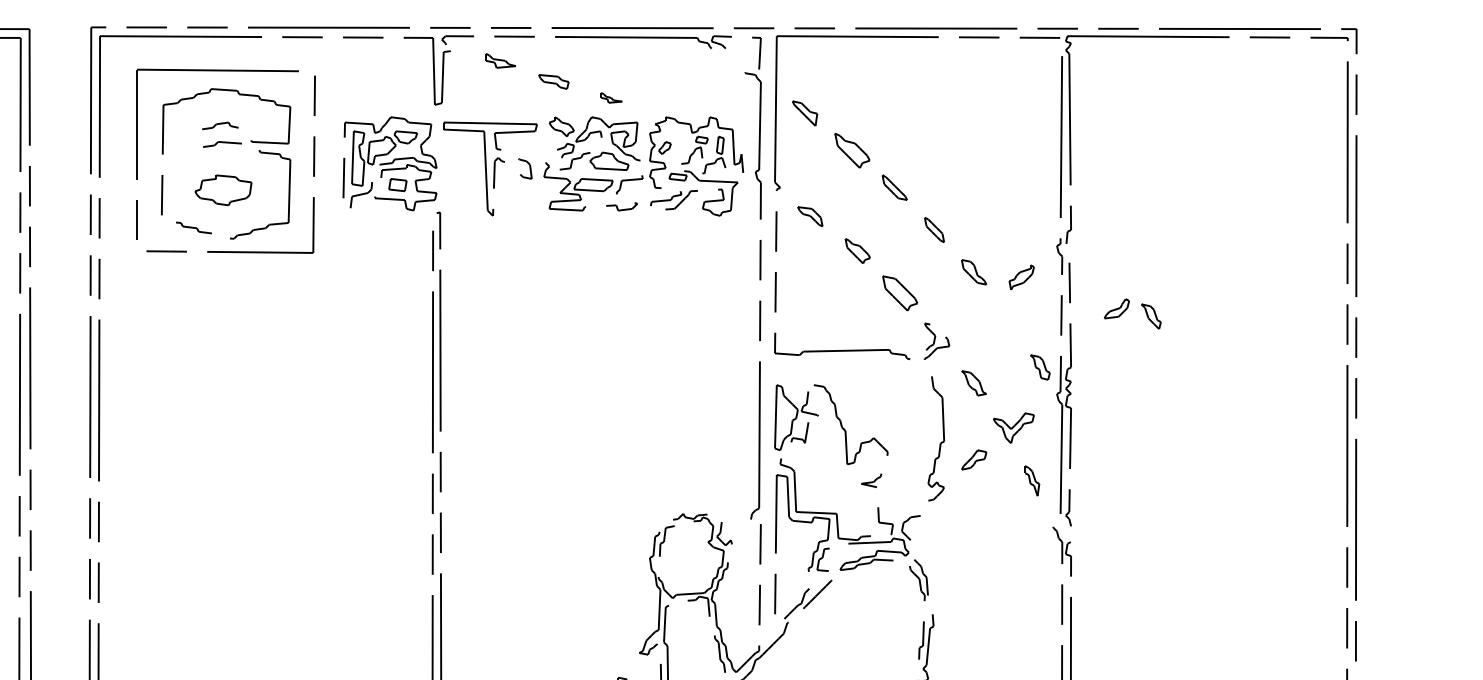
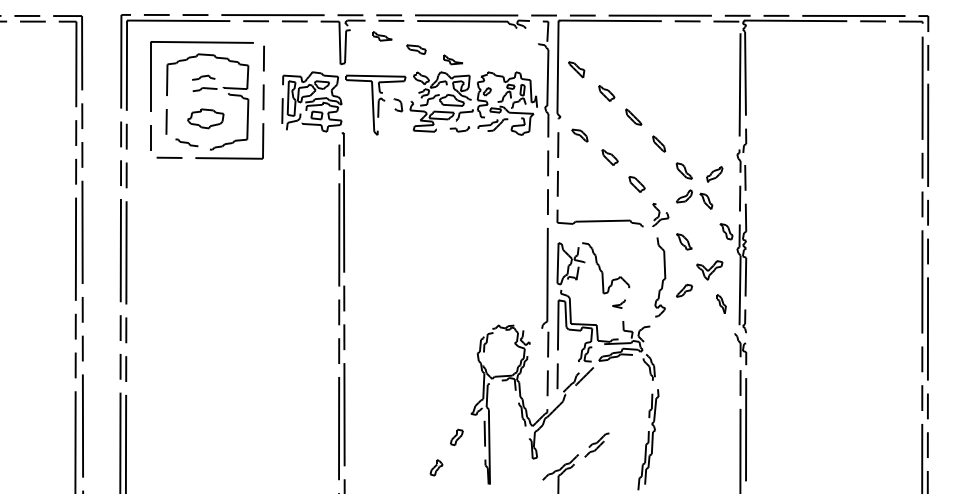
part: (610, 97) -> (452, 59), size x1.43
part: (851, 150) -> (606, 93), size x0.71
part: (899, 293) -> (636, 184), size x0.71
part: (1132, 313) -> (694, 199), moved

